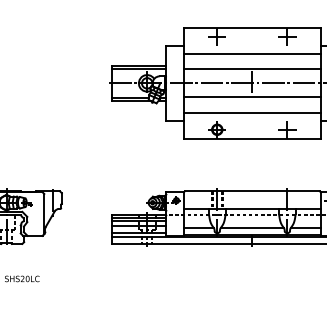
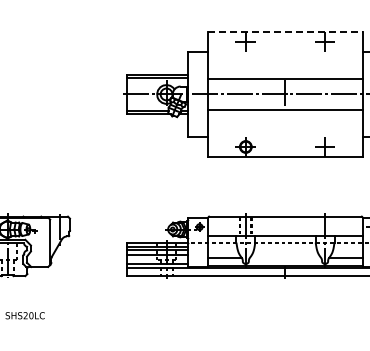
line: (252, 28) -> (285, 32), solid -> dashed
line: (252, 53) -> (285, 60), removed
line: (252, 113) -> (285, 128), removed
line: (252, 227) -> (285, 257), removed

